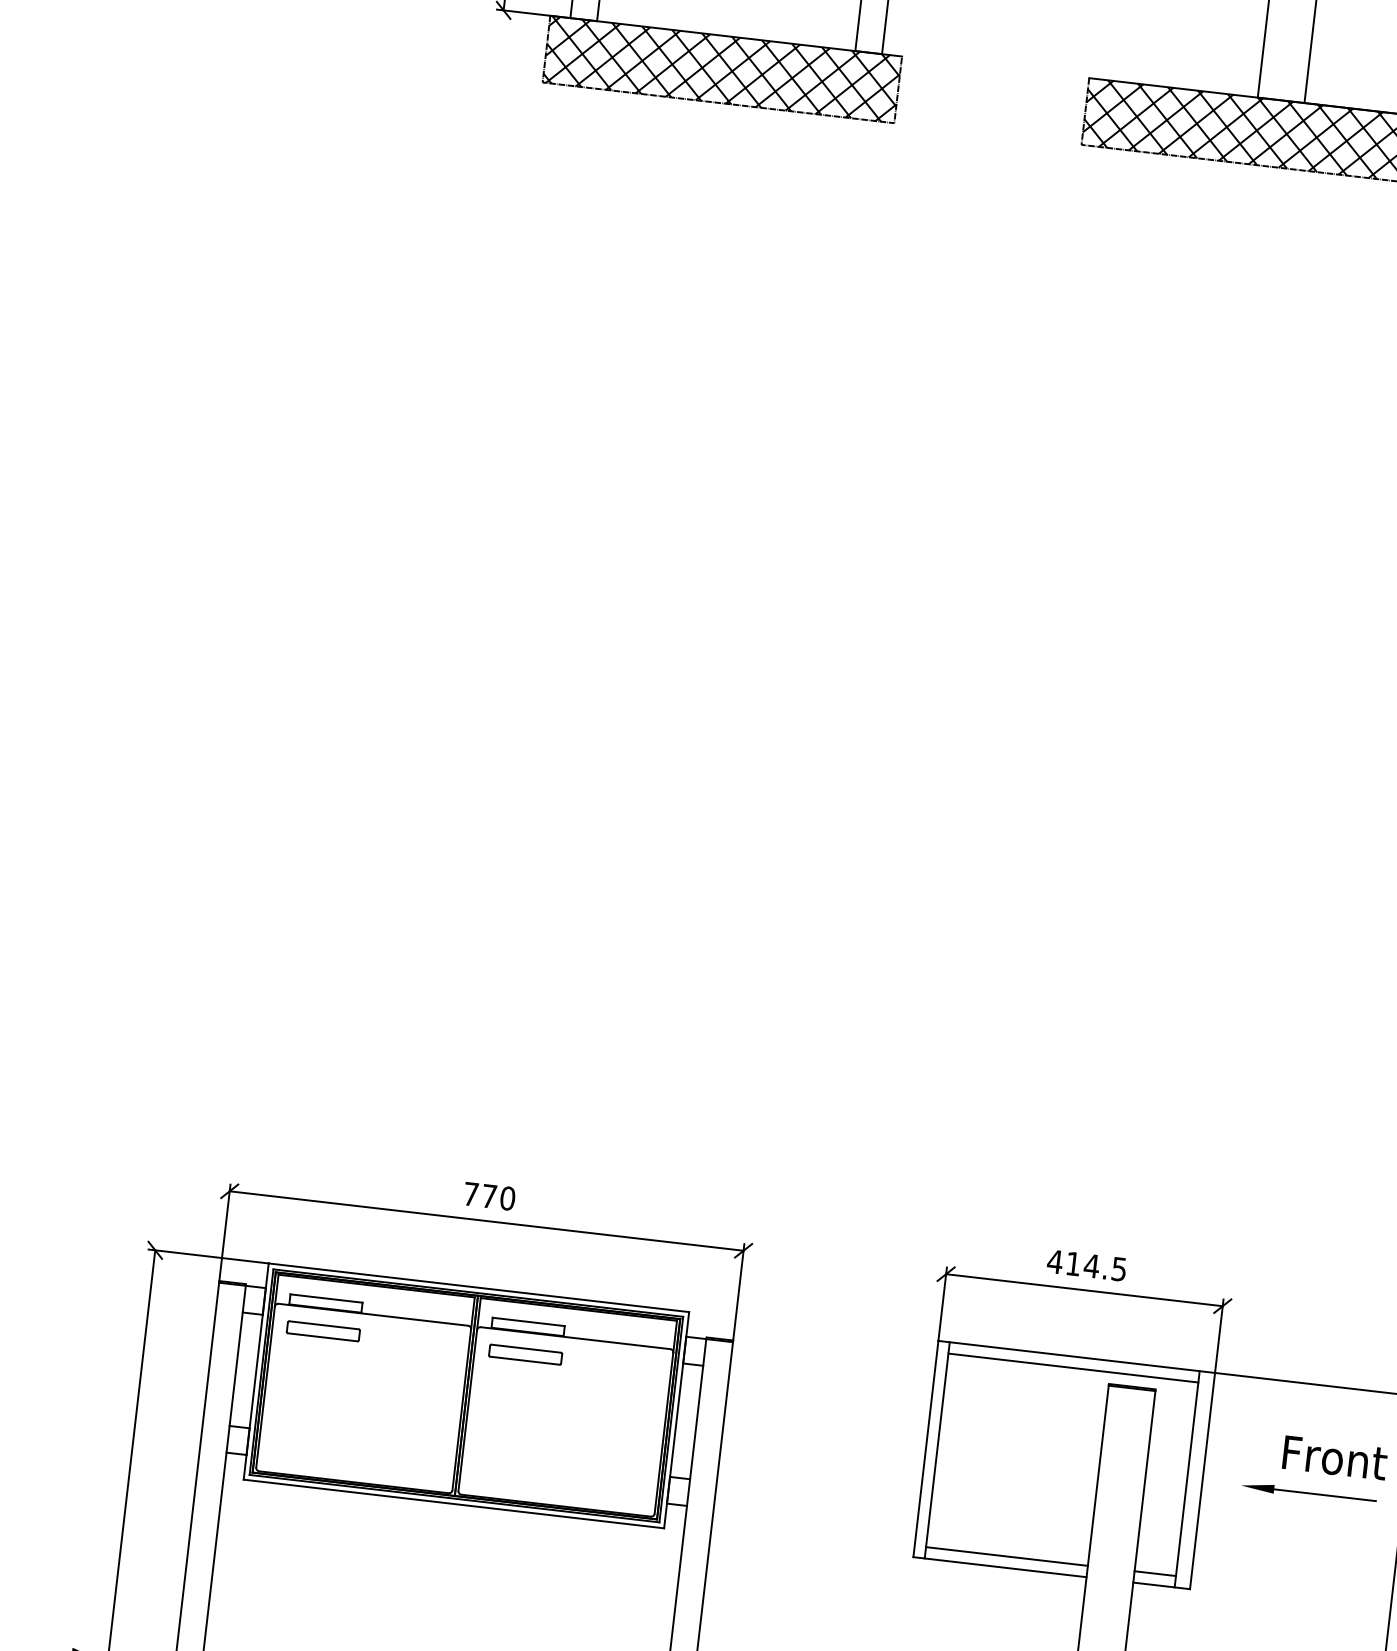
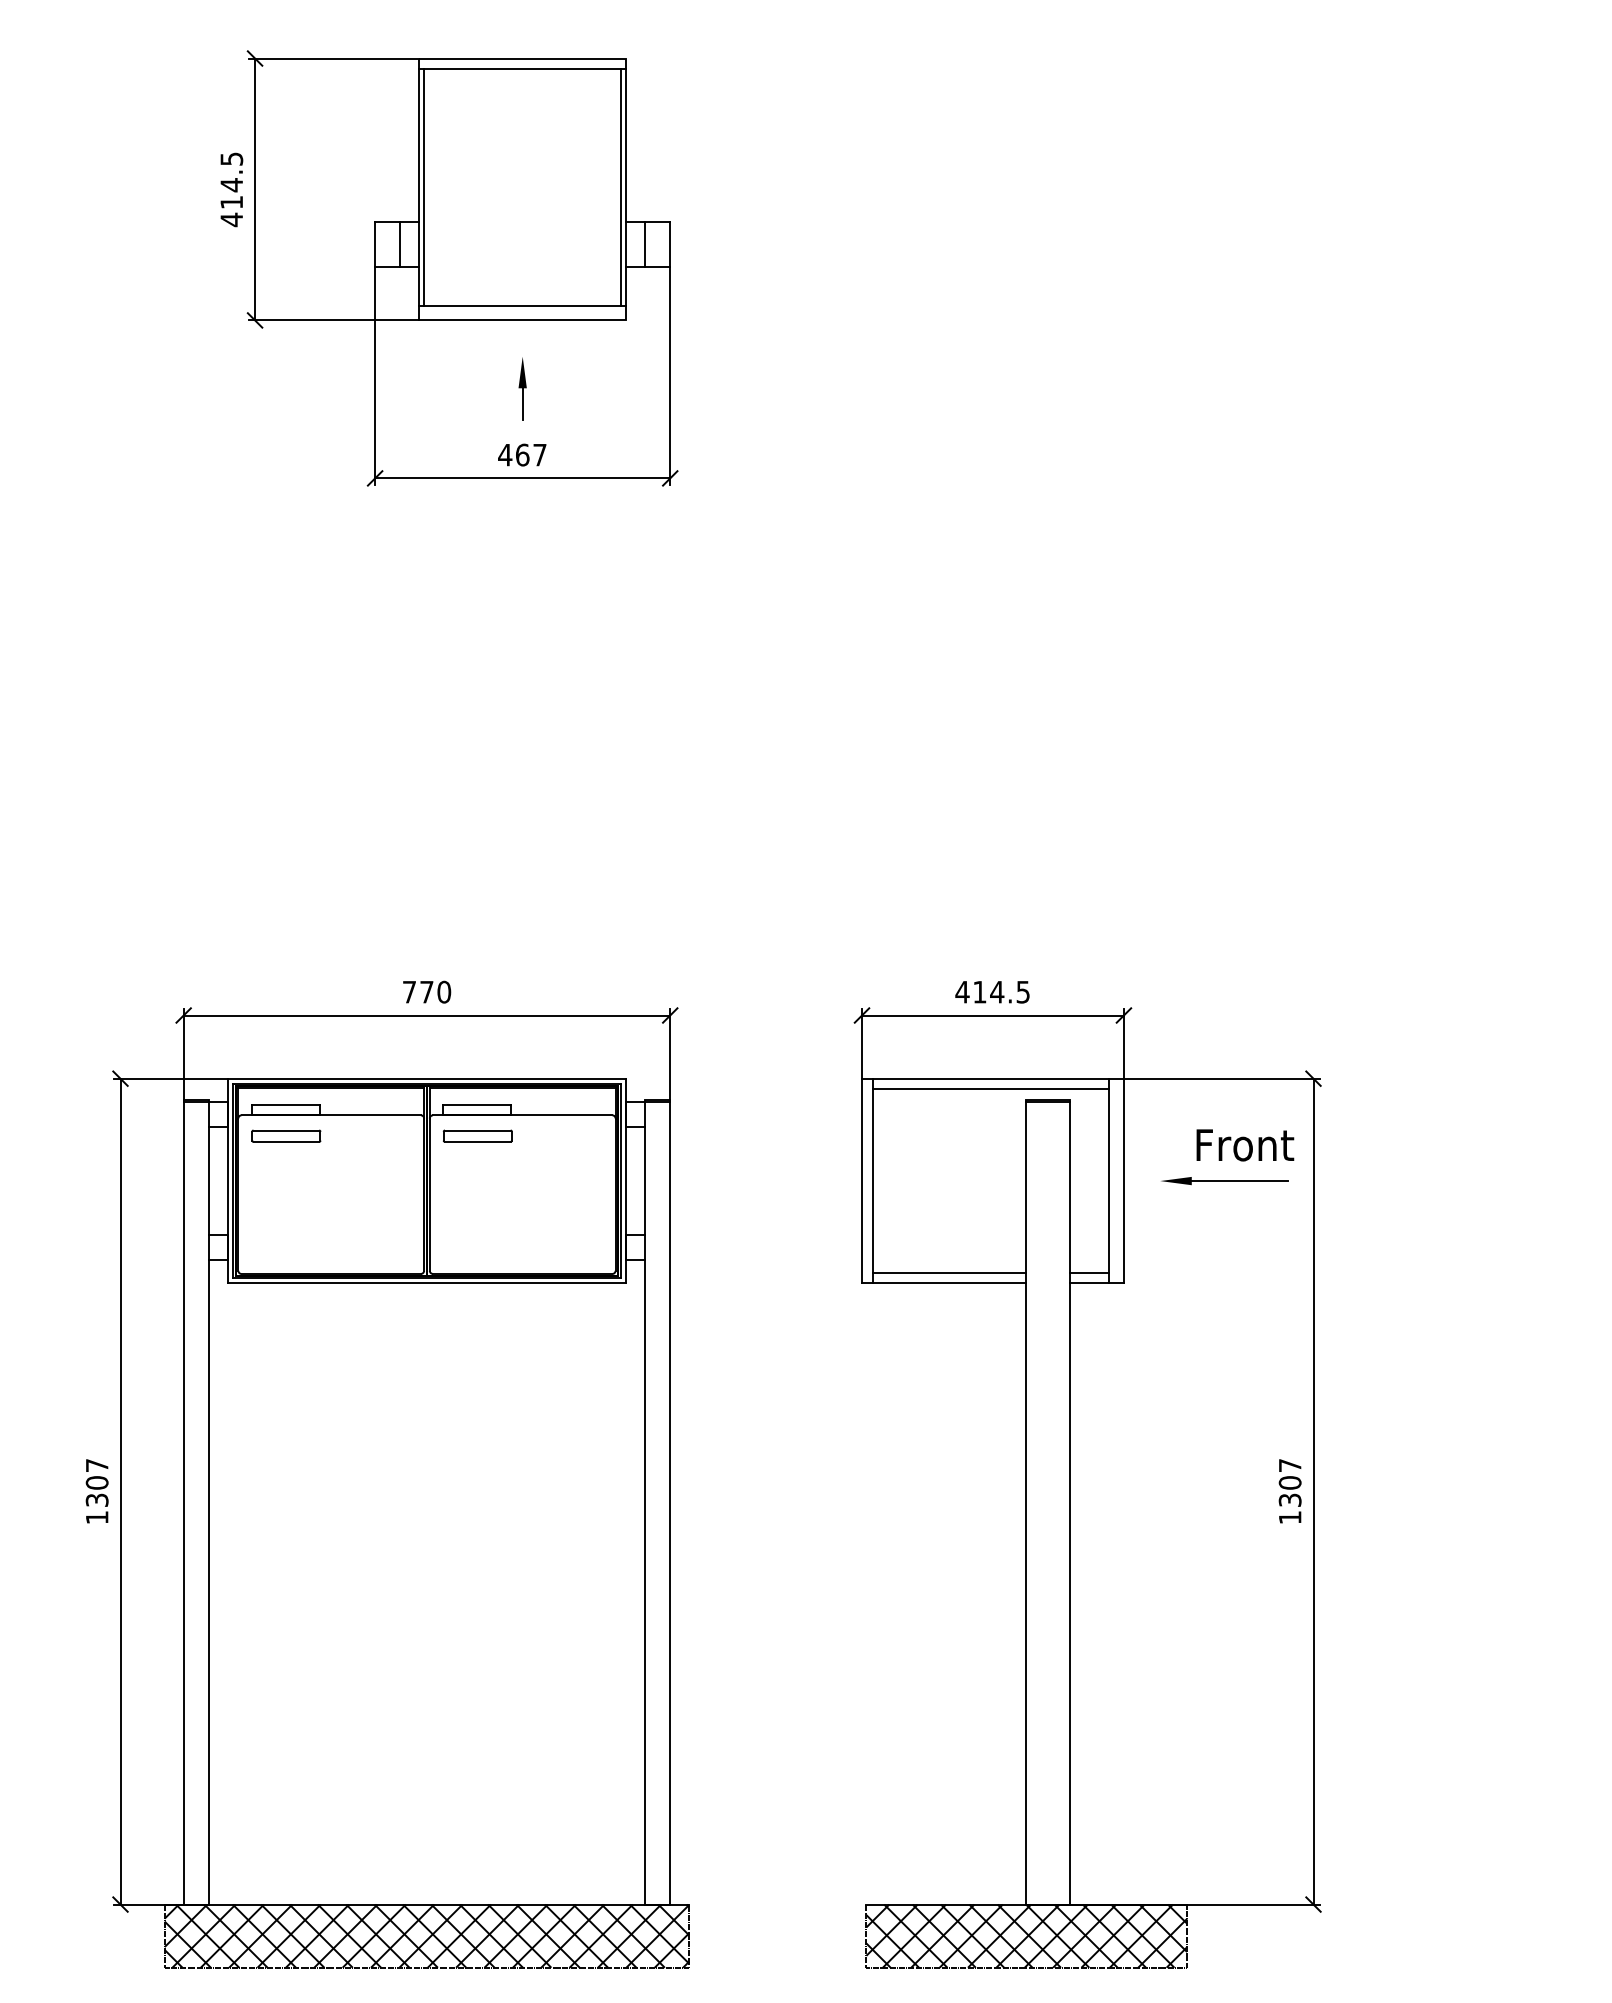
part: (601, 434) -> (449, 268), added

